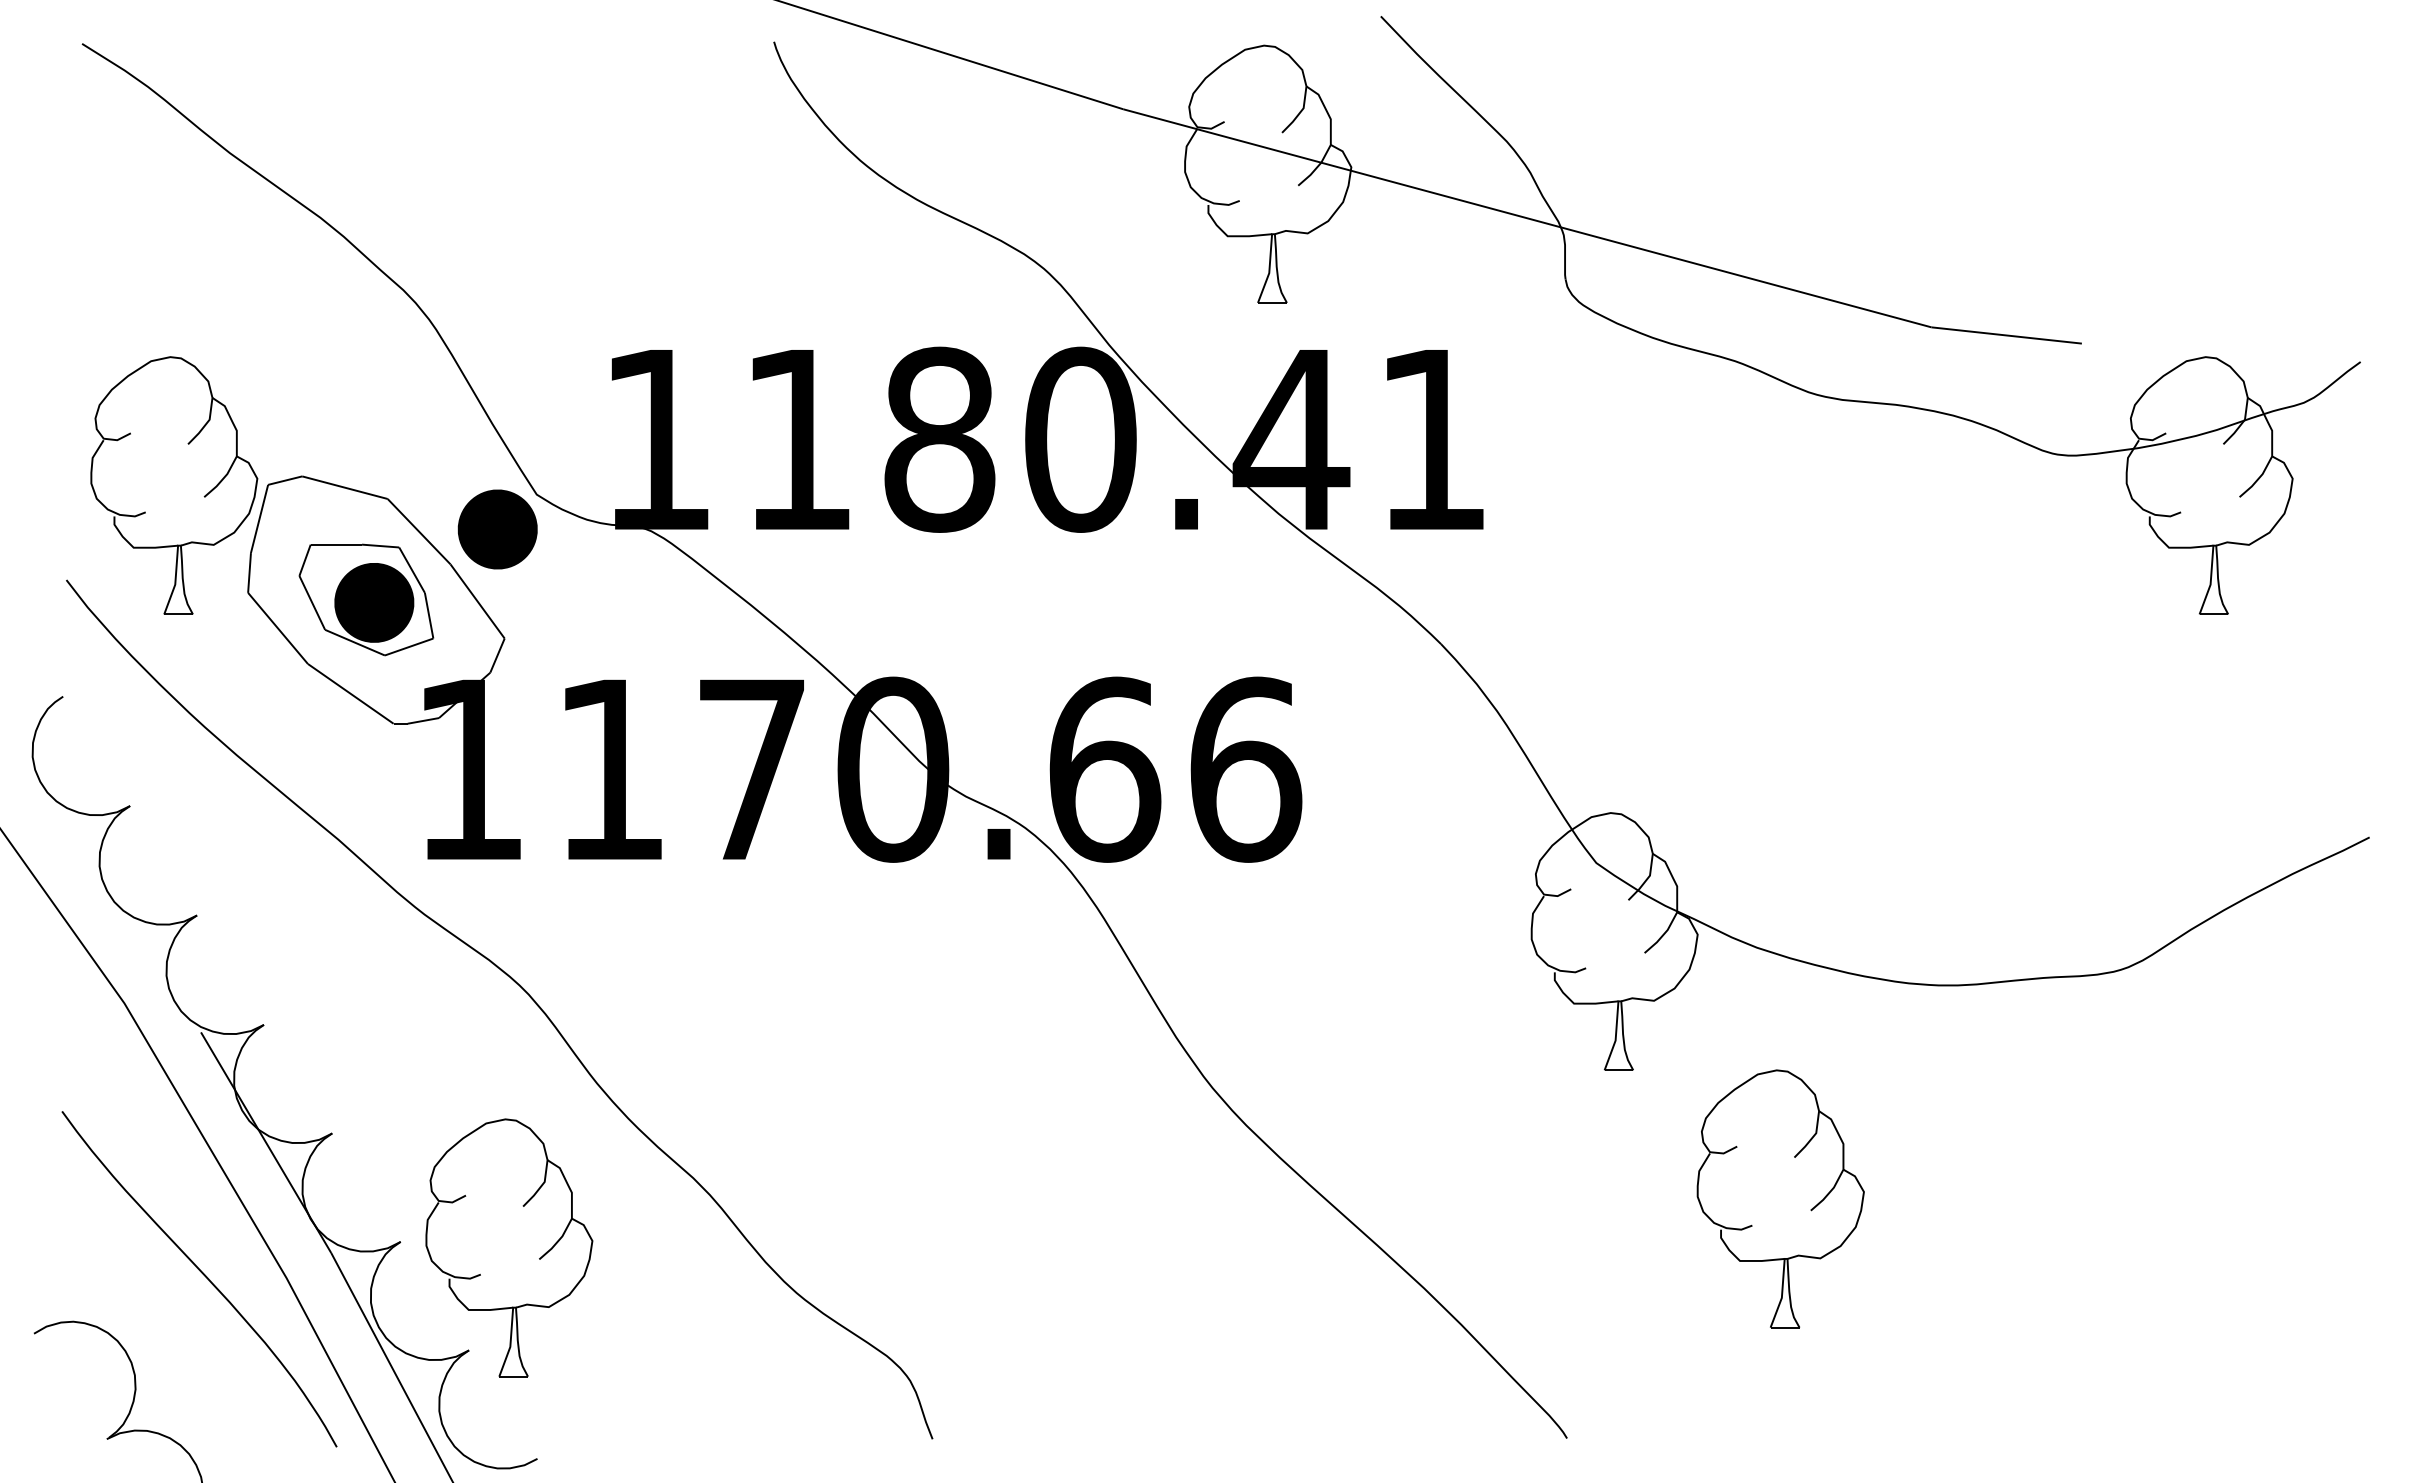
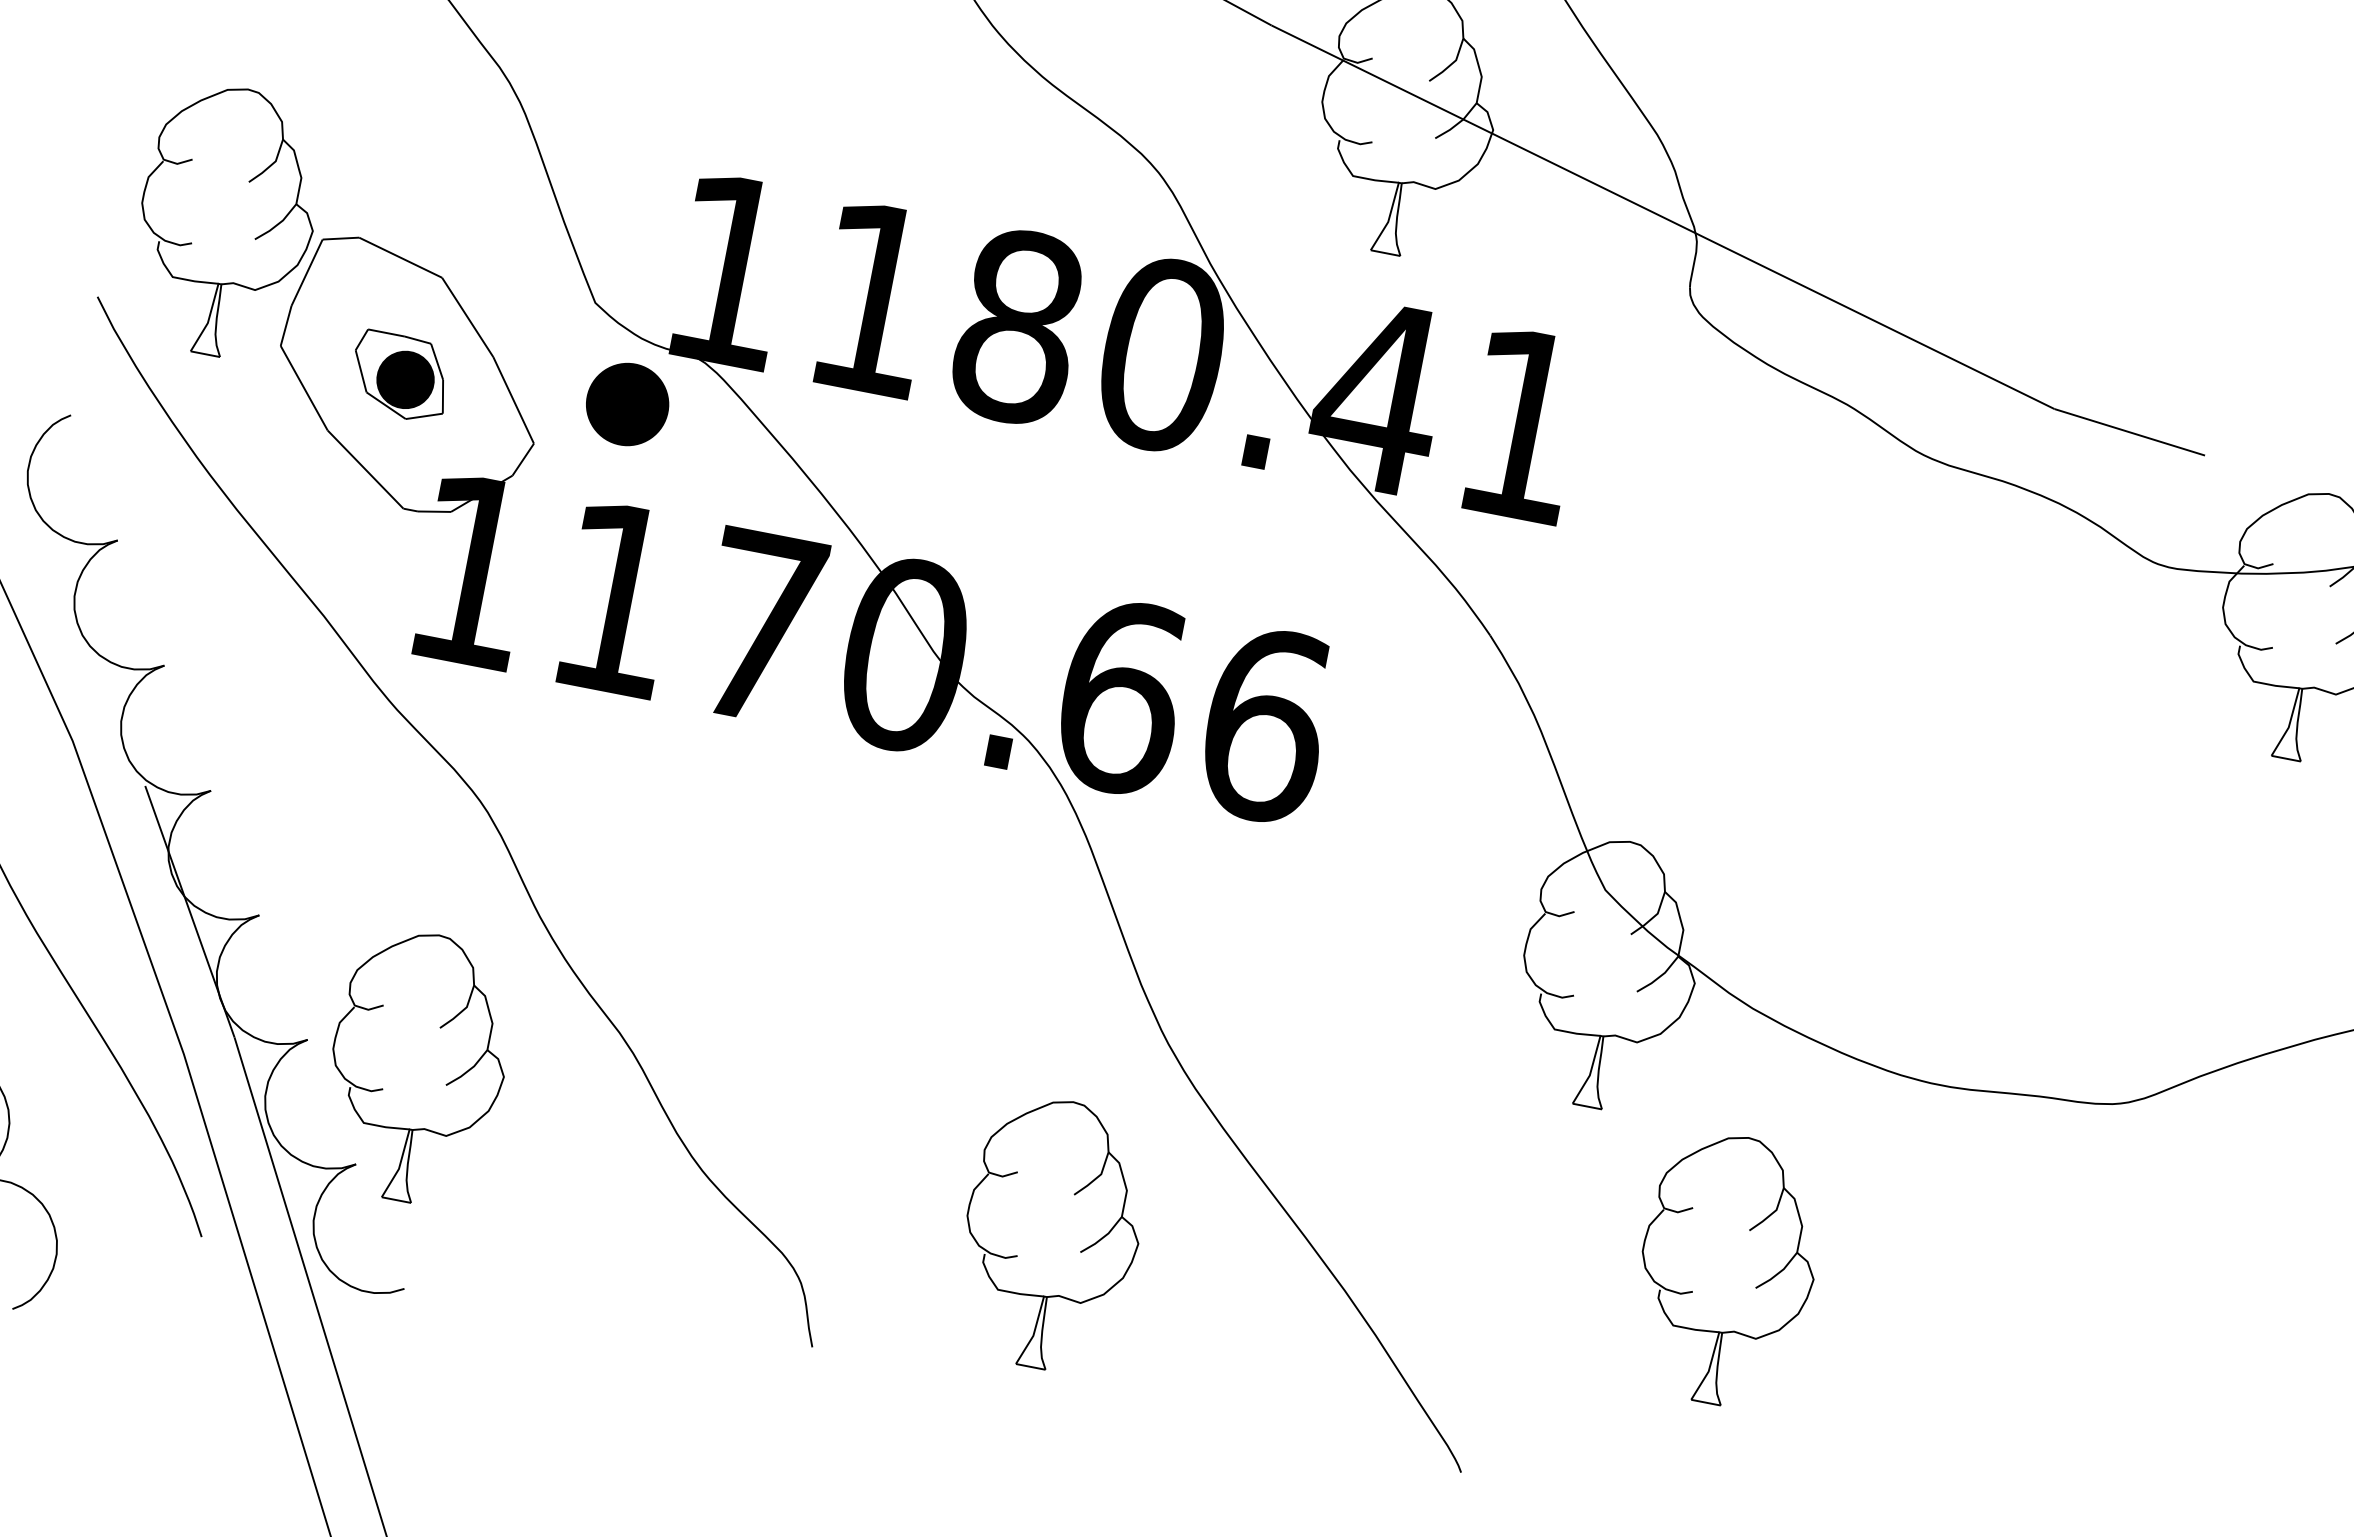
part: (497, 529) -> (627, 404), moved
part: (366, 599) -> (400, 376), size x0.7
part: (1167, 1299) -> (1080, 1251), added

